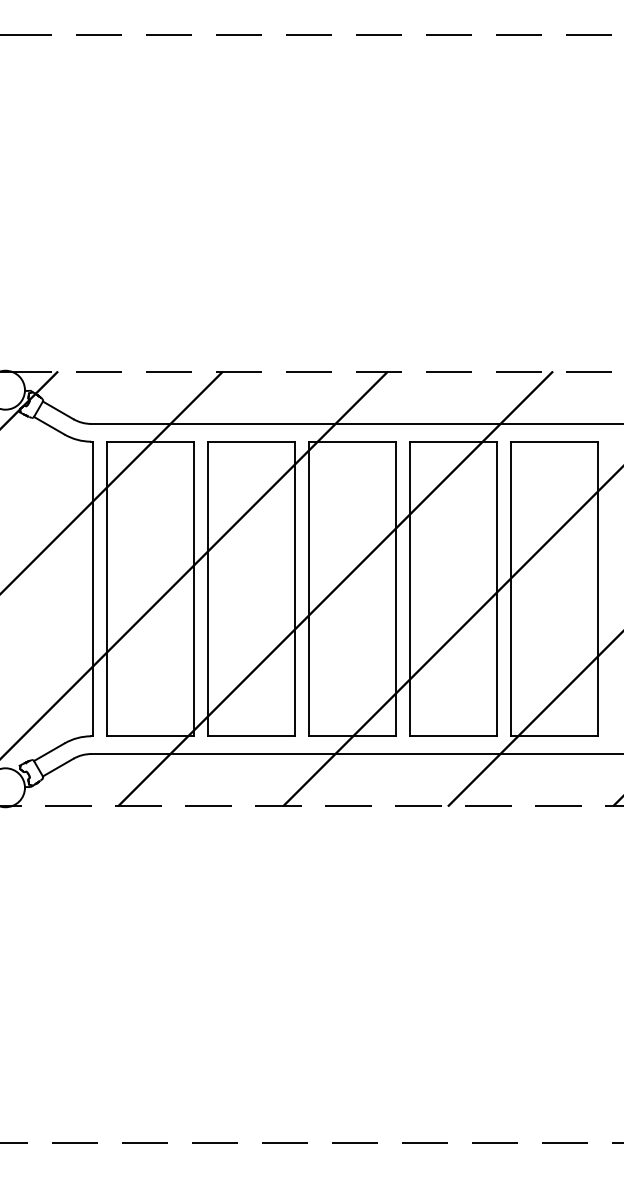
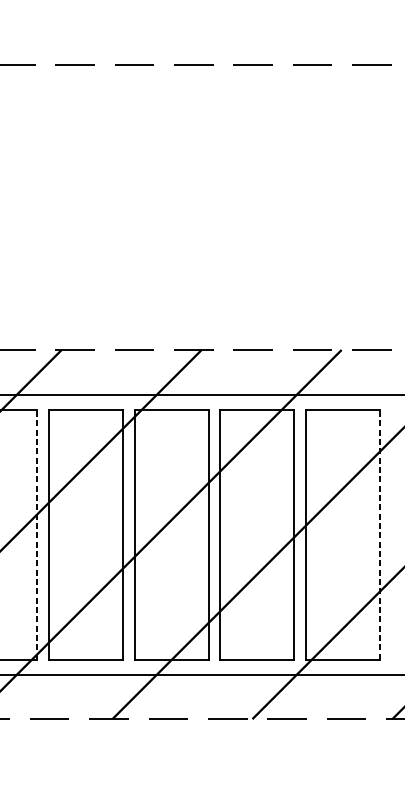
line: (194, 588) -> (37, 534), solid -> dashed
line: (598, 588) -> (380, 534), solid -> dashed

